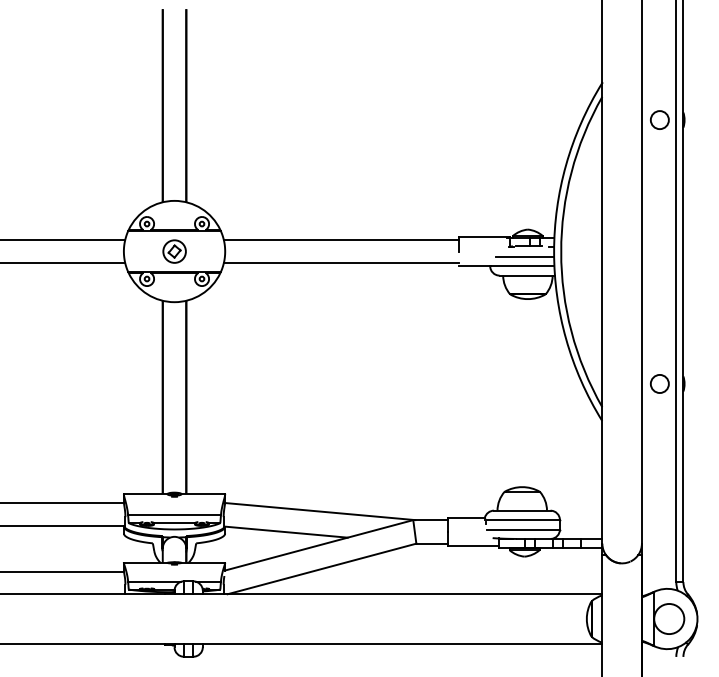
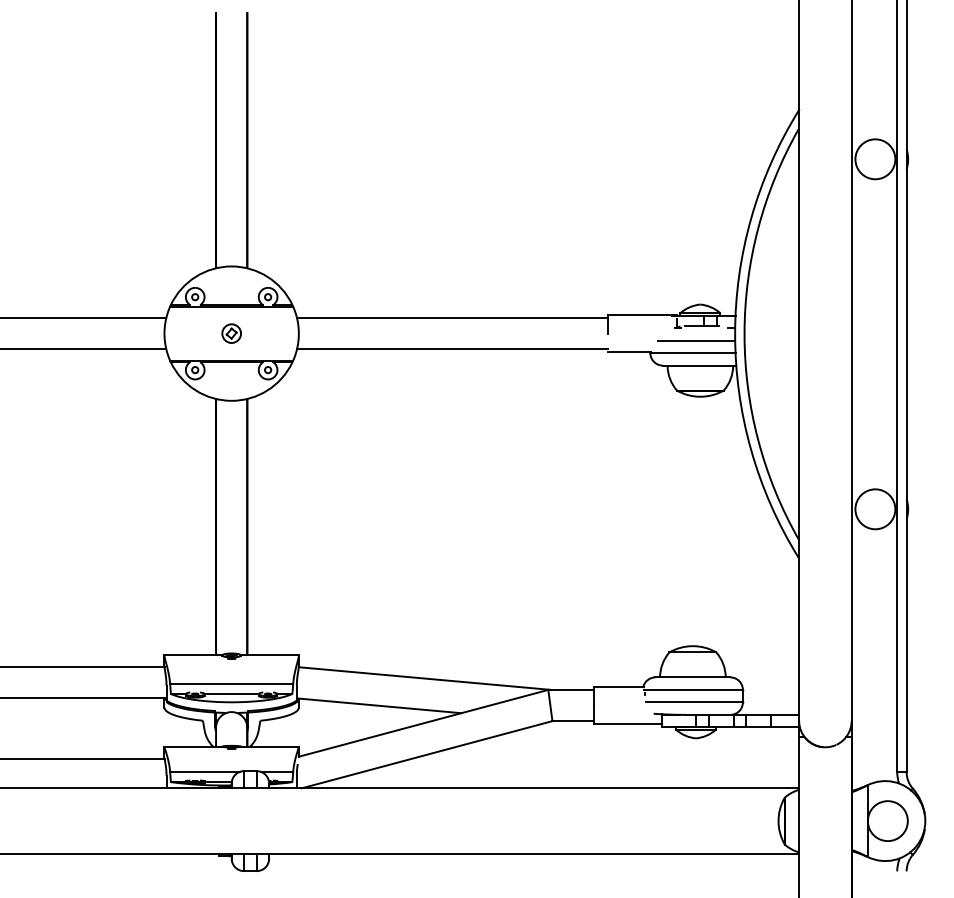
circle: (659, 120) -> (875, 159), size x1.67
part: (174, 251) -> (231, 333), size x0.62
circle: (659, 384) -> (875, 509), size x1.67

